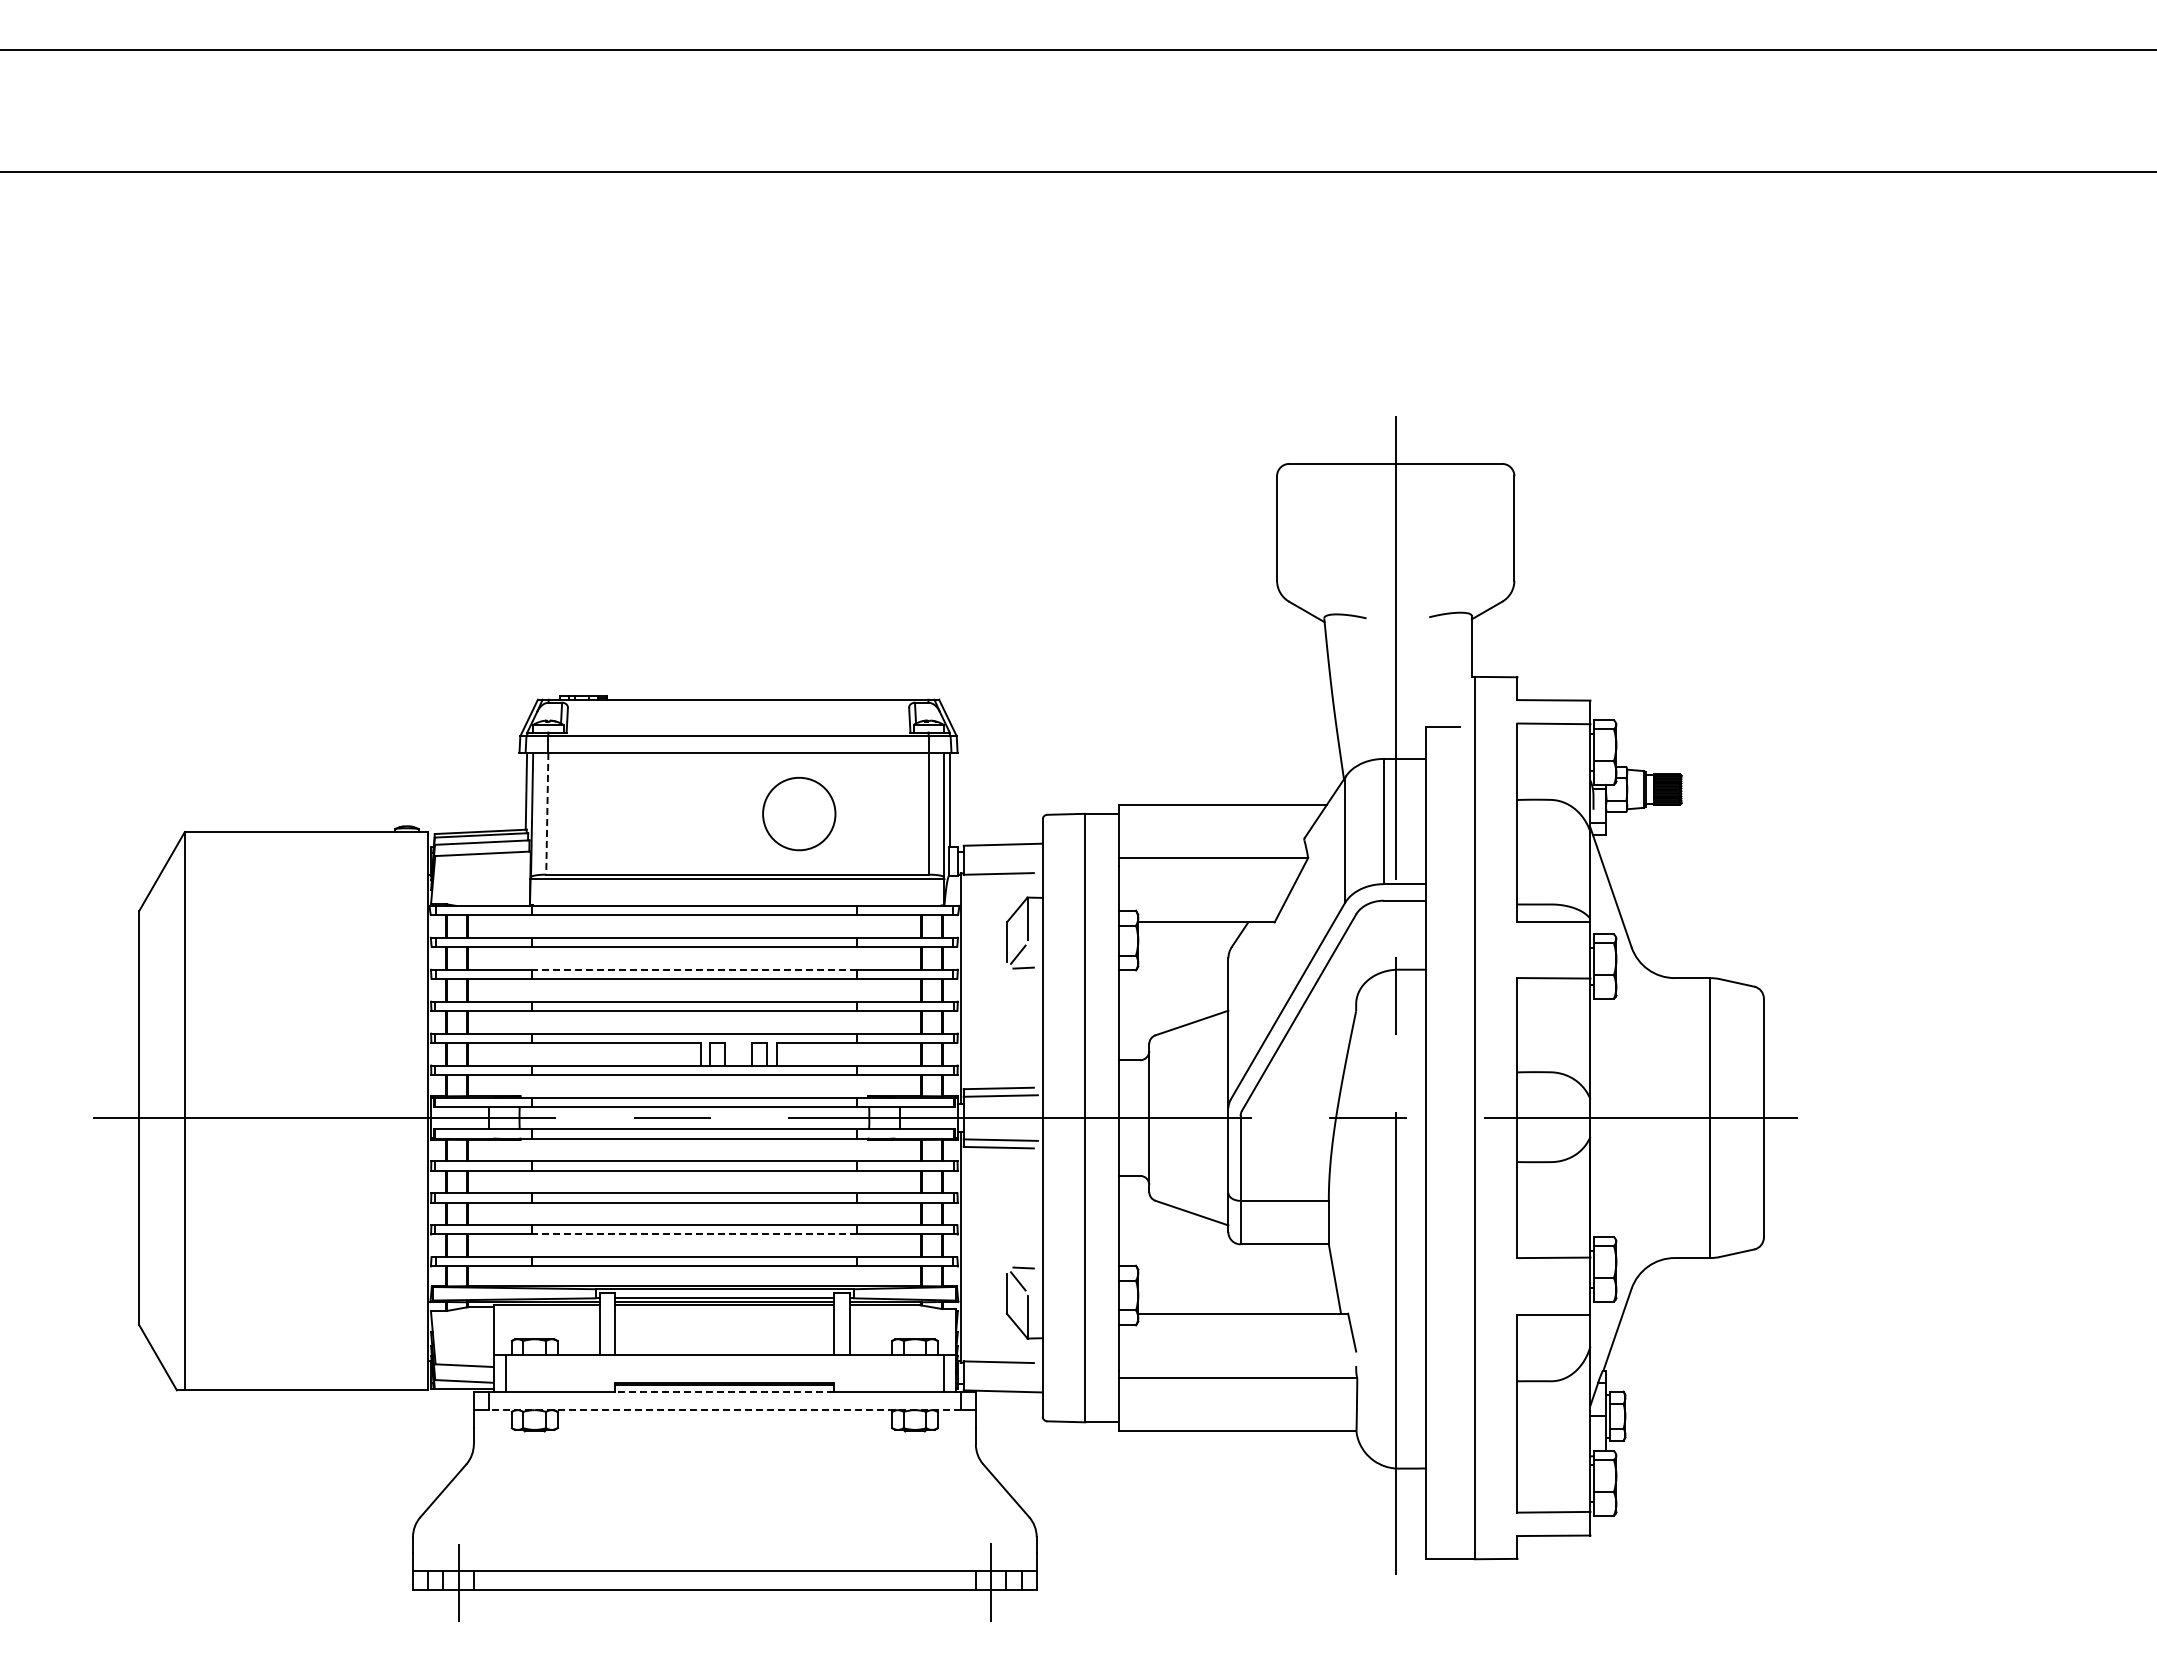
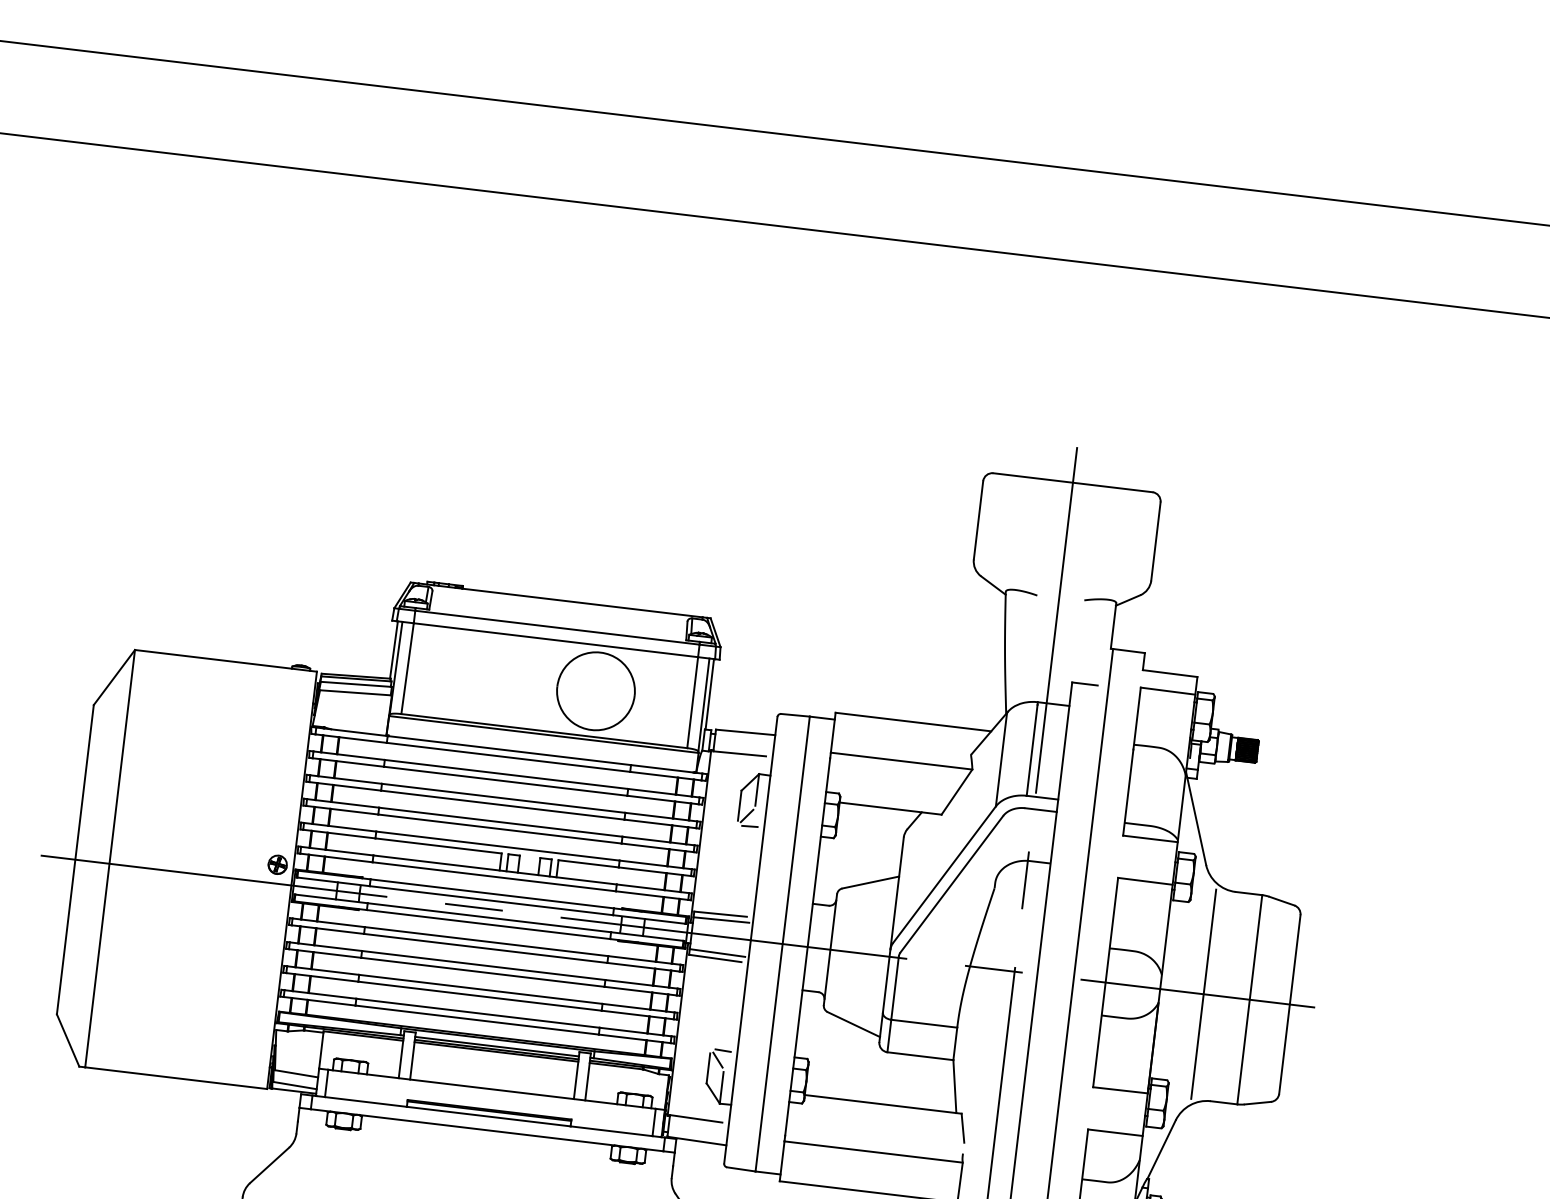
line: (547, 813) -> (407, 668), dashed -> solid
part: (798, 813) -> (595, 690), size x1.43
line: (694, 969) -> (503, 798), dashed -> solid
part: (406, 1092) -> (277, 864), added
line: (1648, 1118) -> (1203, 994), added
line: (694, 1234) -> (480, 996), dashed -> solid
line: (724, 1391) -> (488, 1116), dashed -> solid
line: (724, 1410) -> (486, 1130), dashed -> solid

